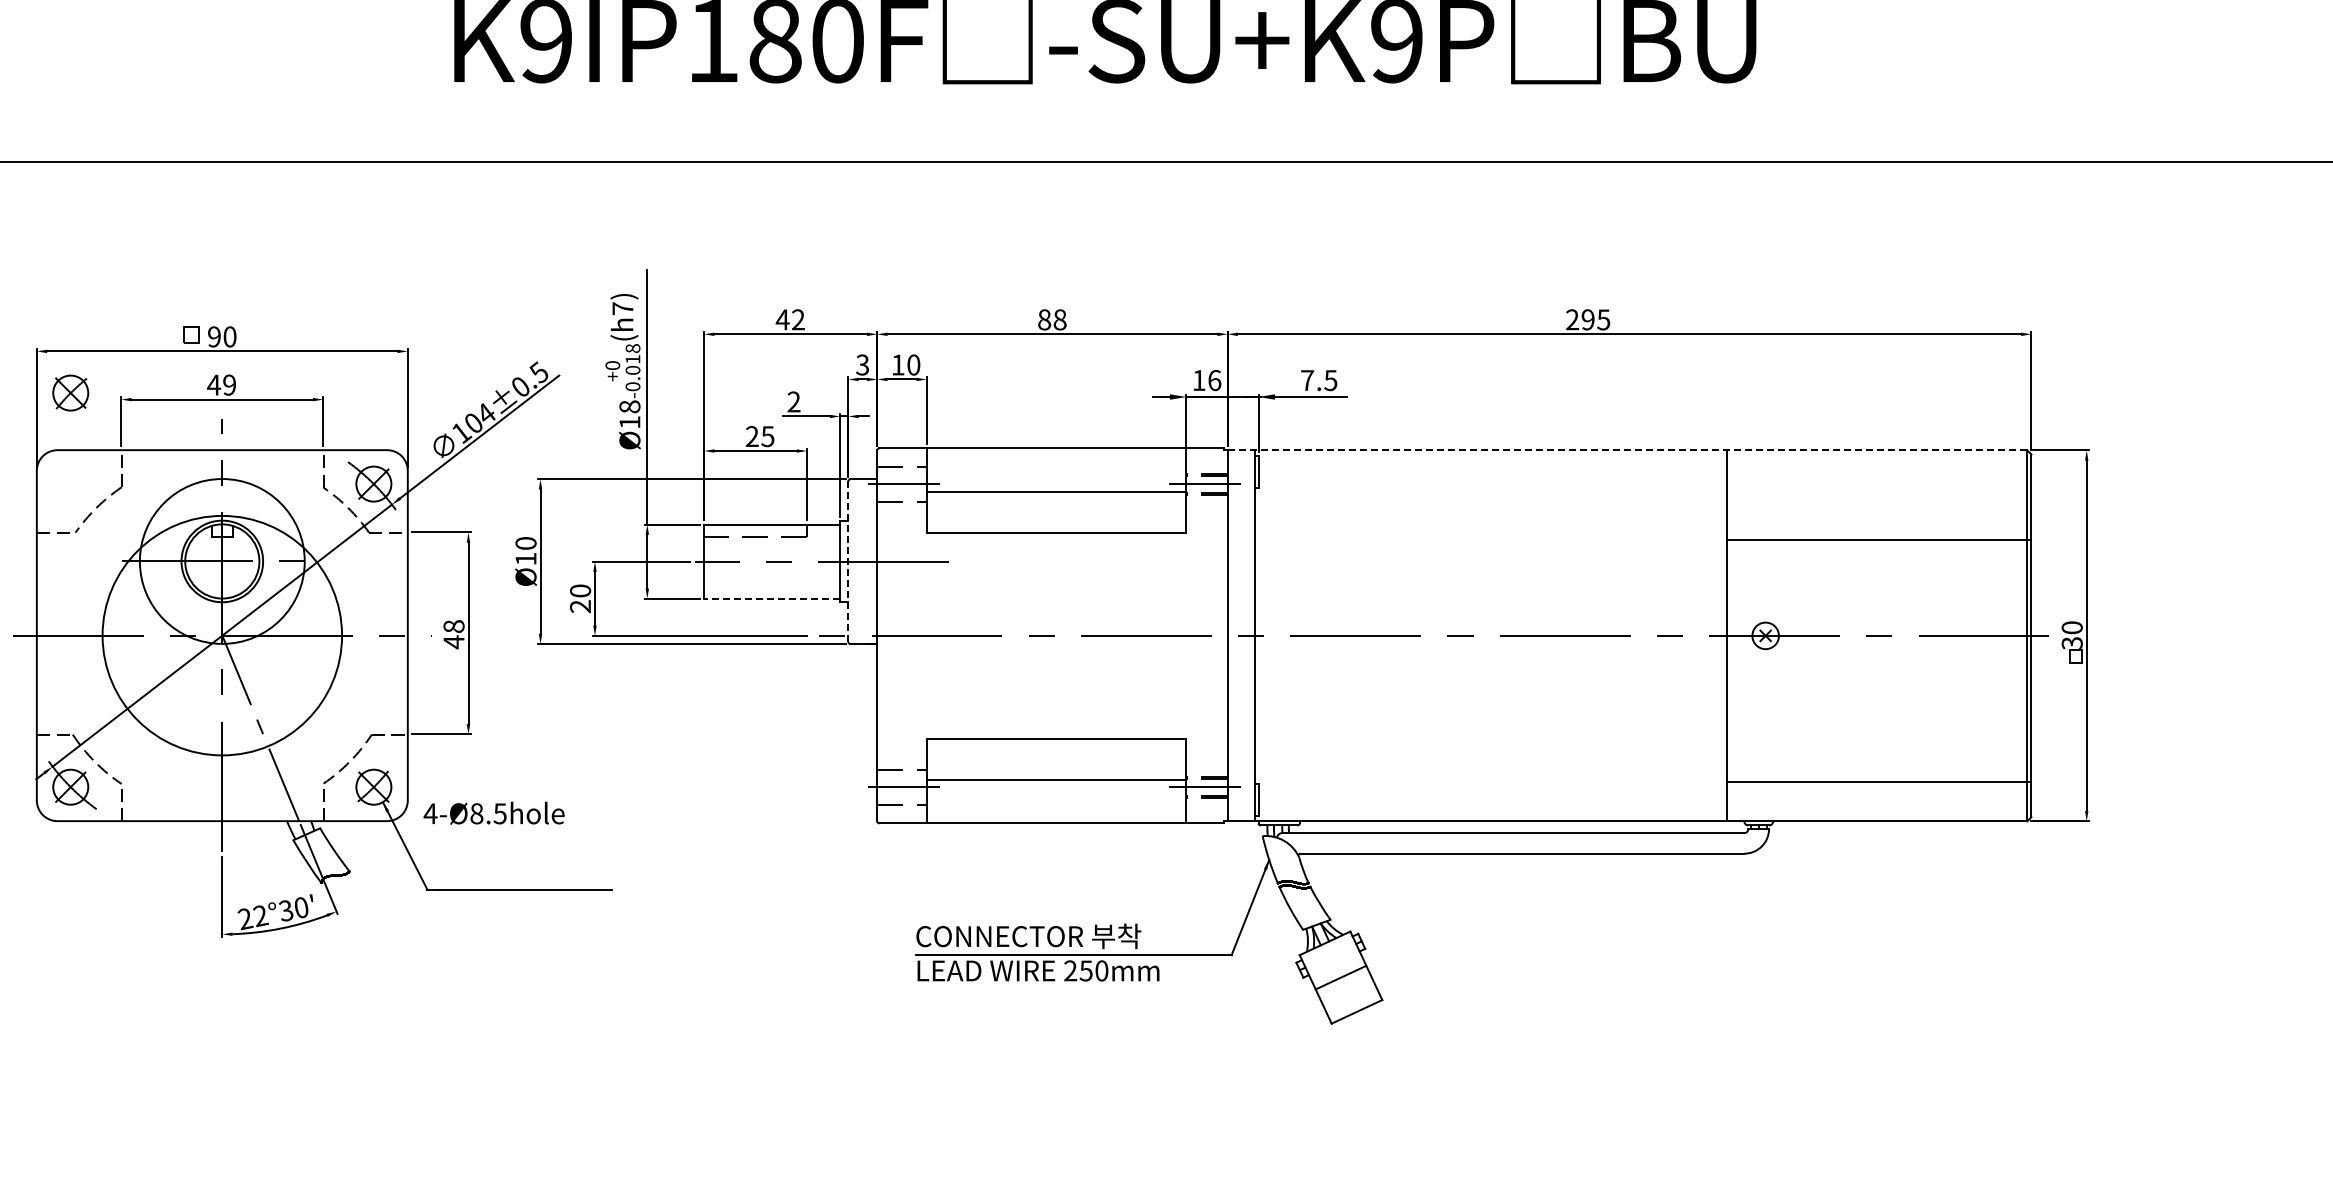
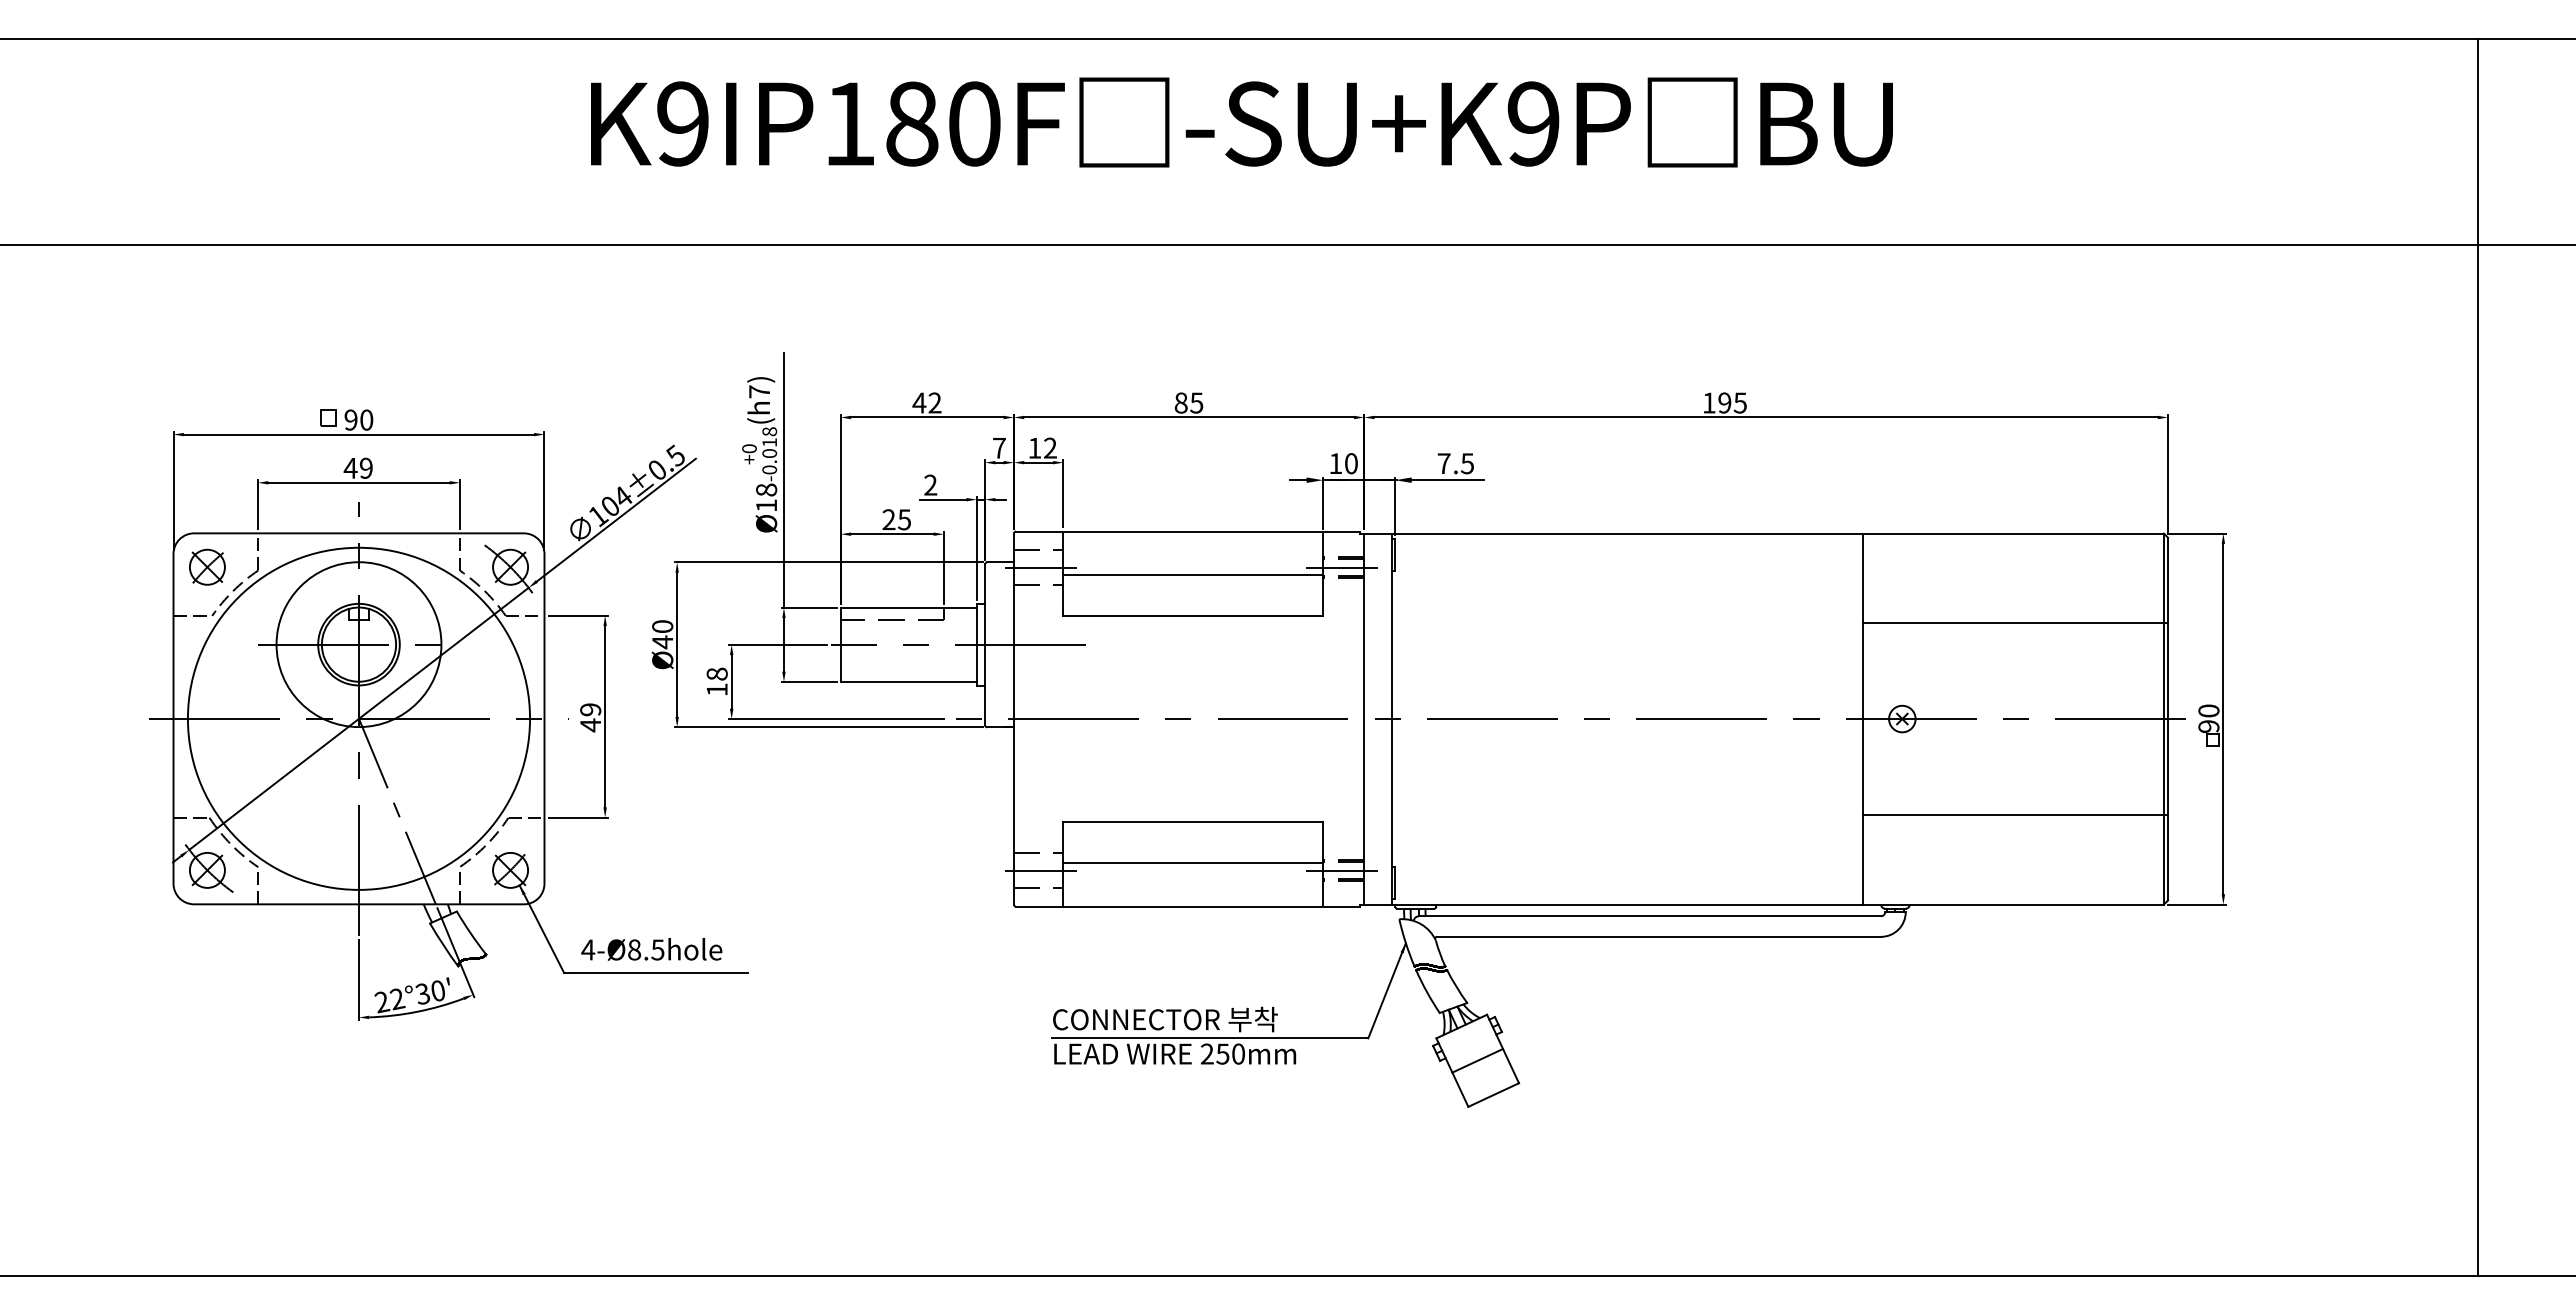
text: (1059, 319) -> (1196, 402), 88 -> 85
text: (1571, 319) -> (1708, 402), 295 -> 195
text: (861, 364) -> (998, 447), 3 -> 7
text: (913, 364) -> (1050, 447), 10 -> 12
text: (1214, 380) -> (1351, 463), 16 -> 10
part: (70, 392) -> (207, 566), moved
line: (1627, 450) -> (1764, 533), dashed -> solid
text: (525, 559) -> (662, 642), 10 -> 40
line: (848, 562) -> (985, 645), dashed -> solid
text: (579, 598) -> (716, 681), 20 -> 18
line: (771, 598) -> (908, 681), dashed -> solid
text: (453, 626) -> (590, 709), 48 -> 49
circle: (221, 635) -> (358, 718), size x1.43
text: (2071, 643) -> (2208, 726), 30 -> 90
line: (1878, 781) -> (2015, 814), moved
text: (493, 813) -> (651, 949), moved

